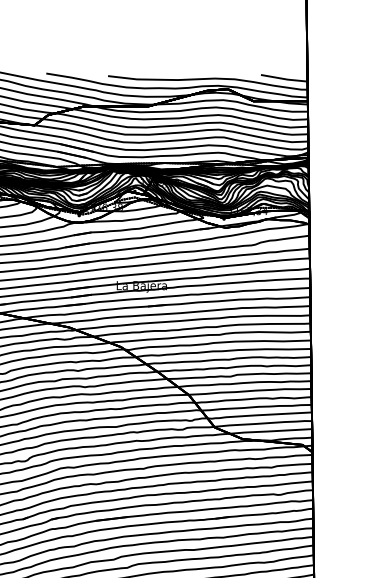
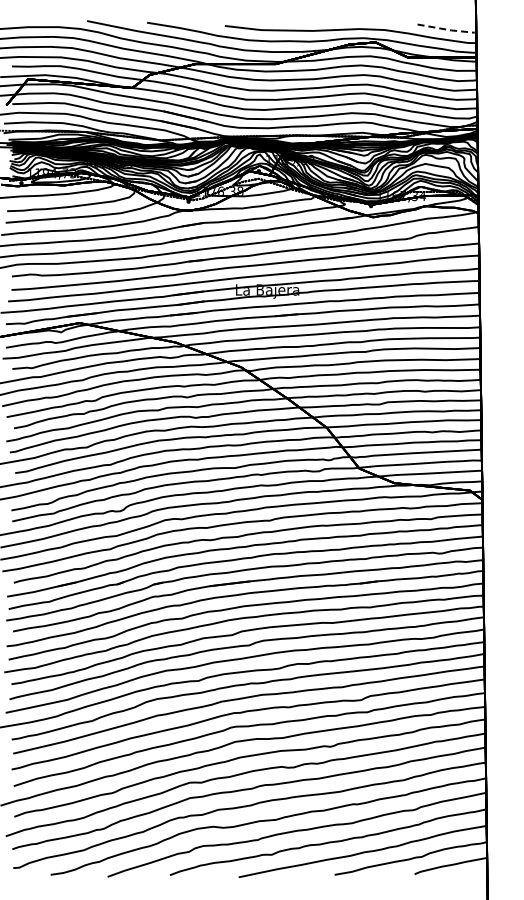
line: (285, 78) -> (448, 29), solid -> dashed

